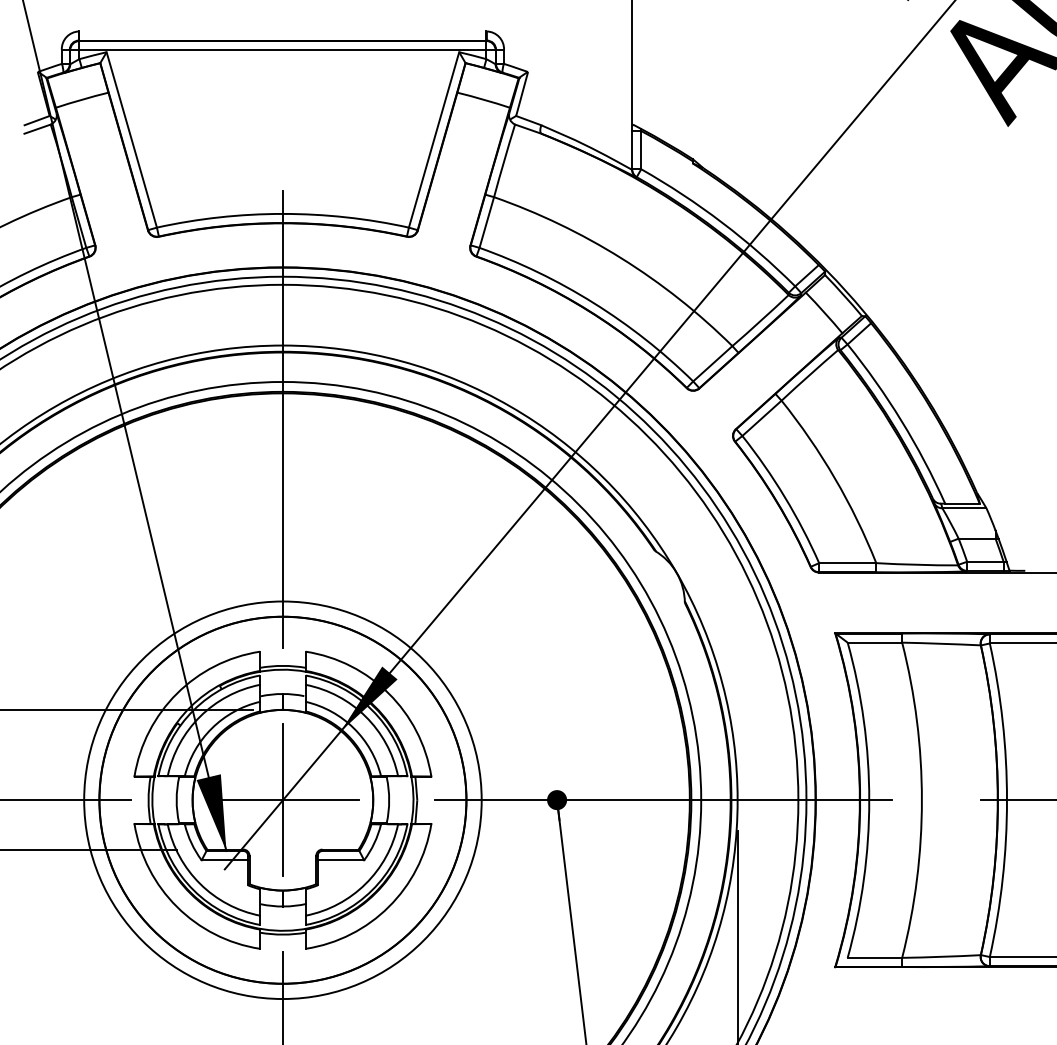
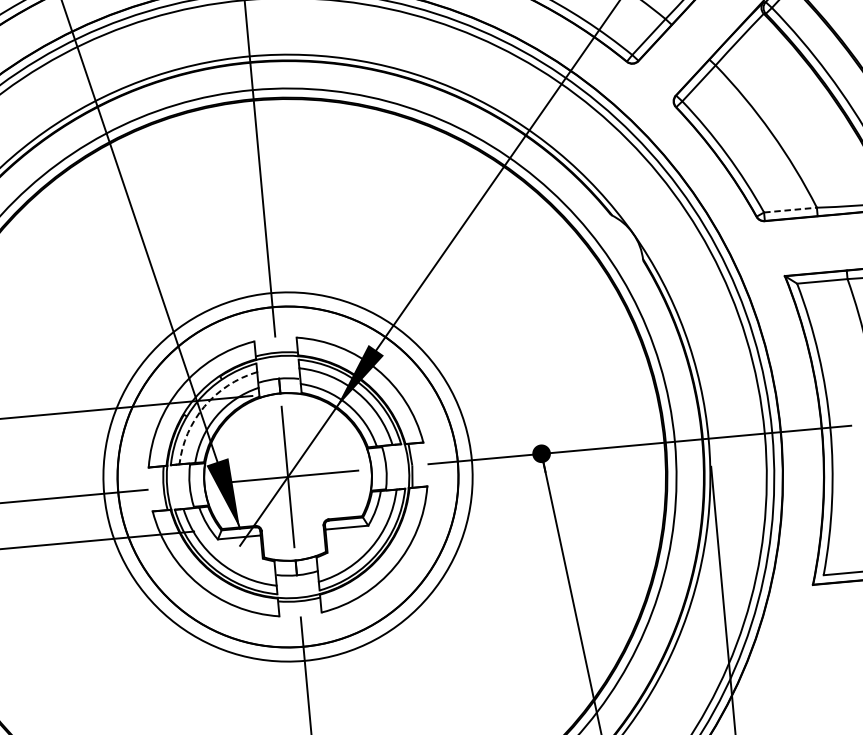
line: (847, 563) -> (790, 210), solid -> dashed
arc: (200, 716) -> (204, 406), solid -> dashed

